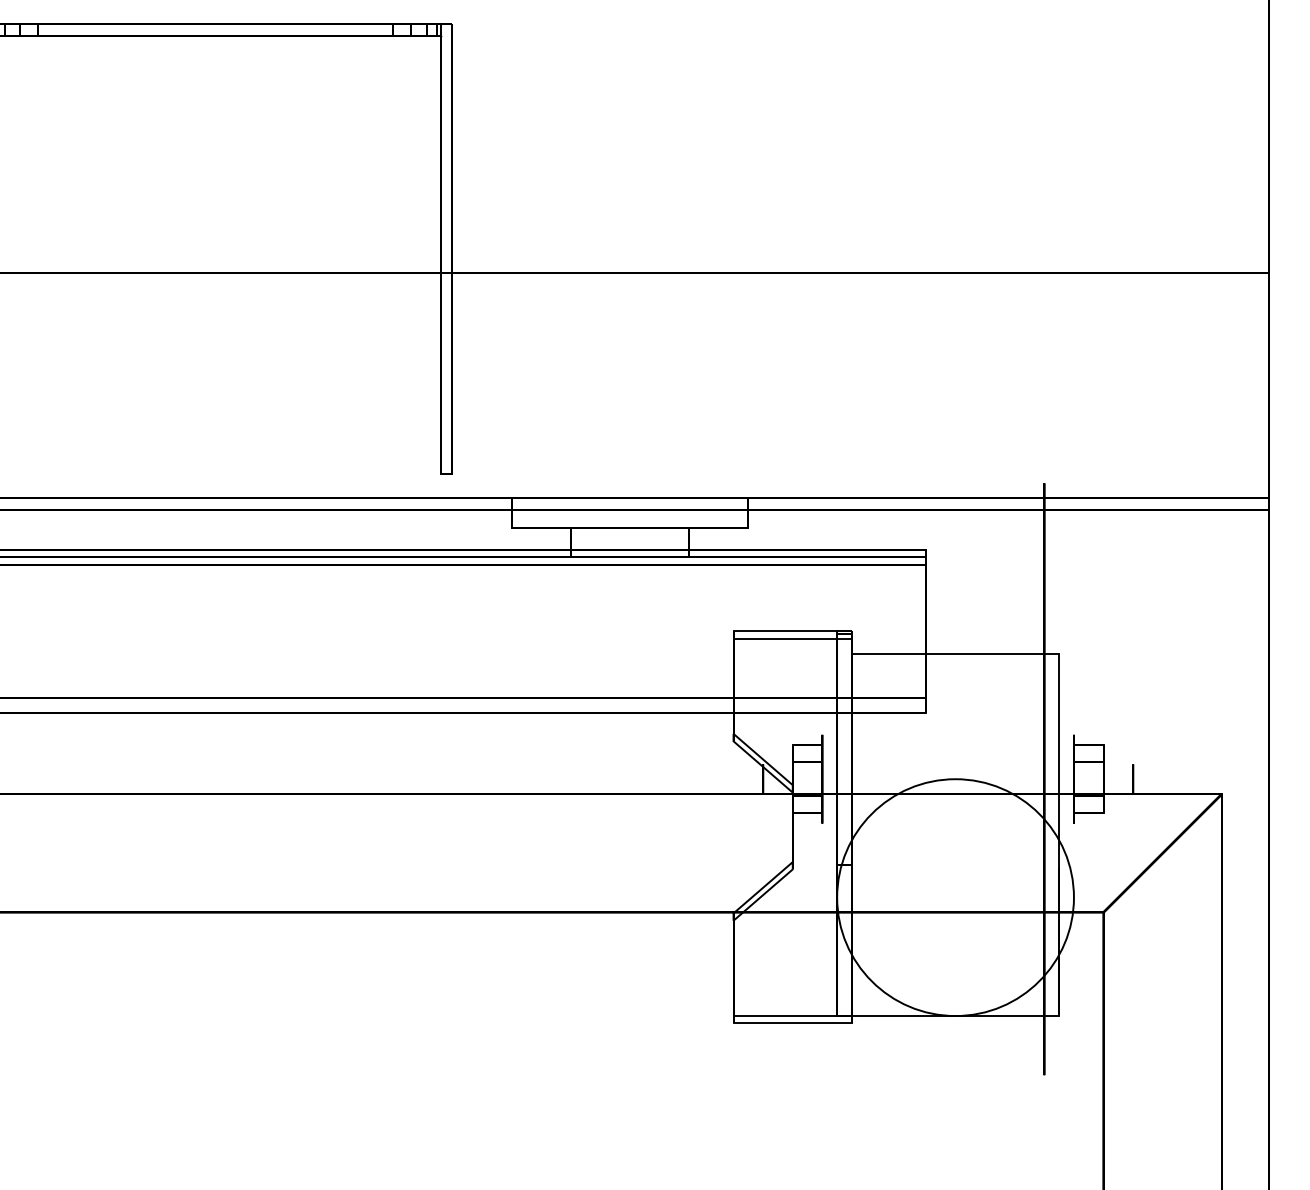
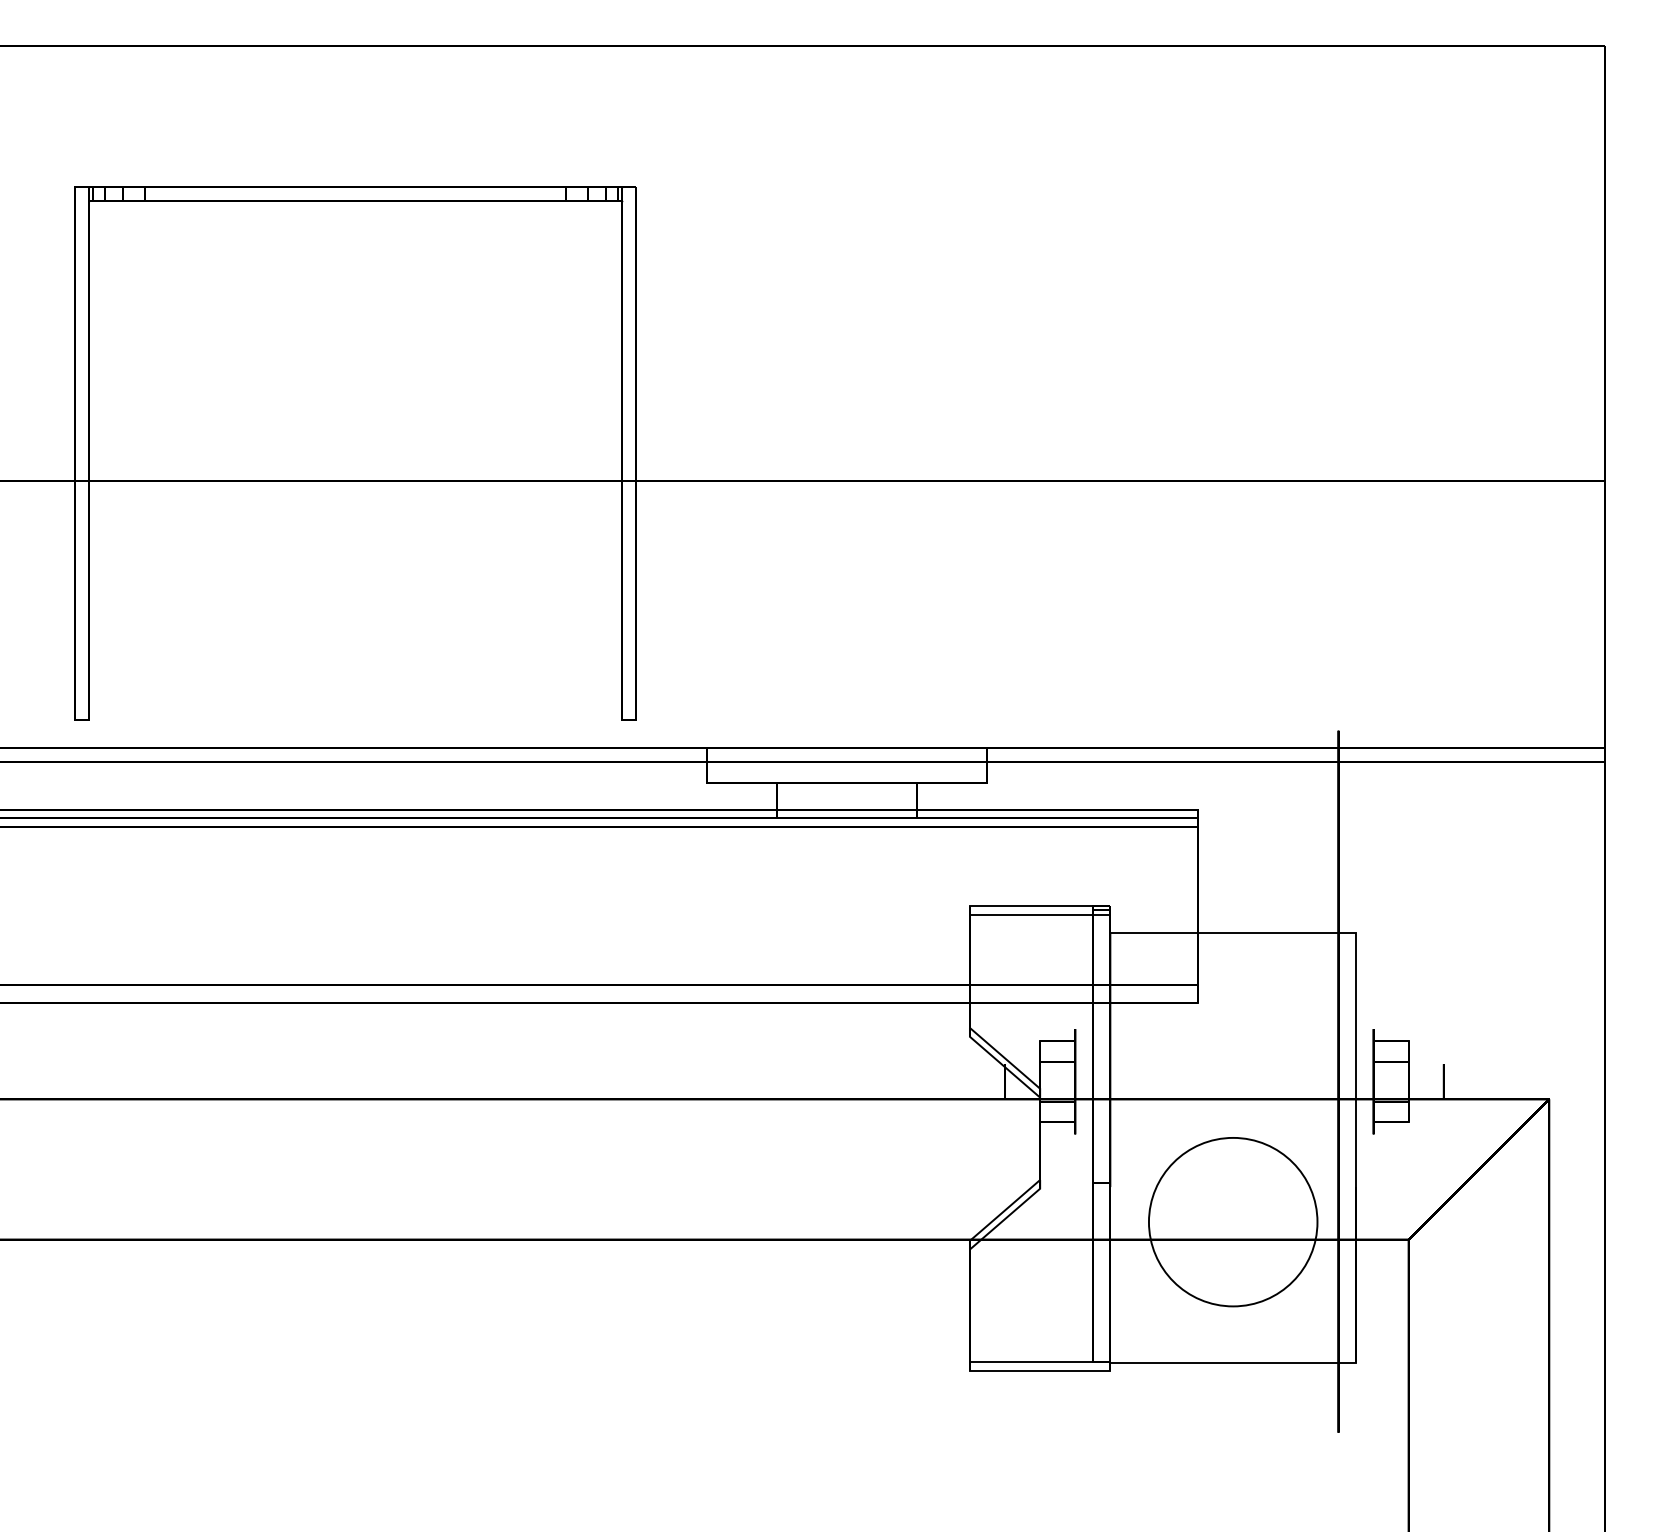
circle: (954, 897) -> (1232, 1221), size x0.6

